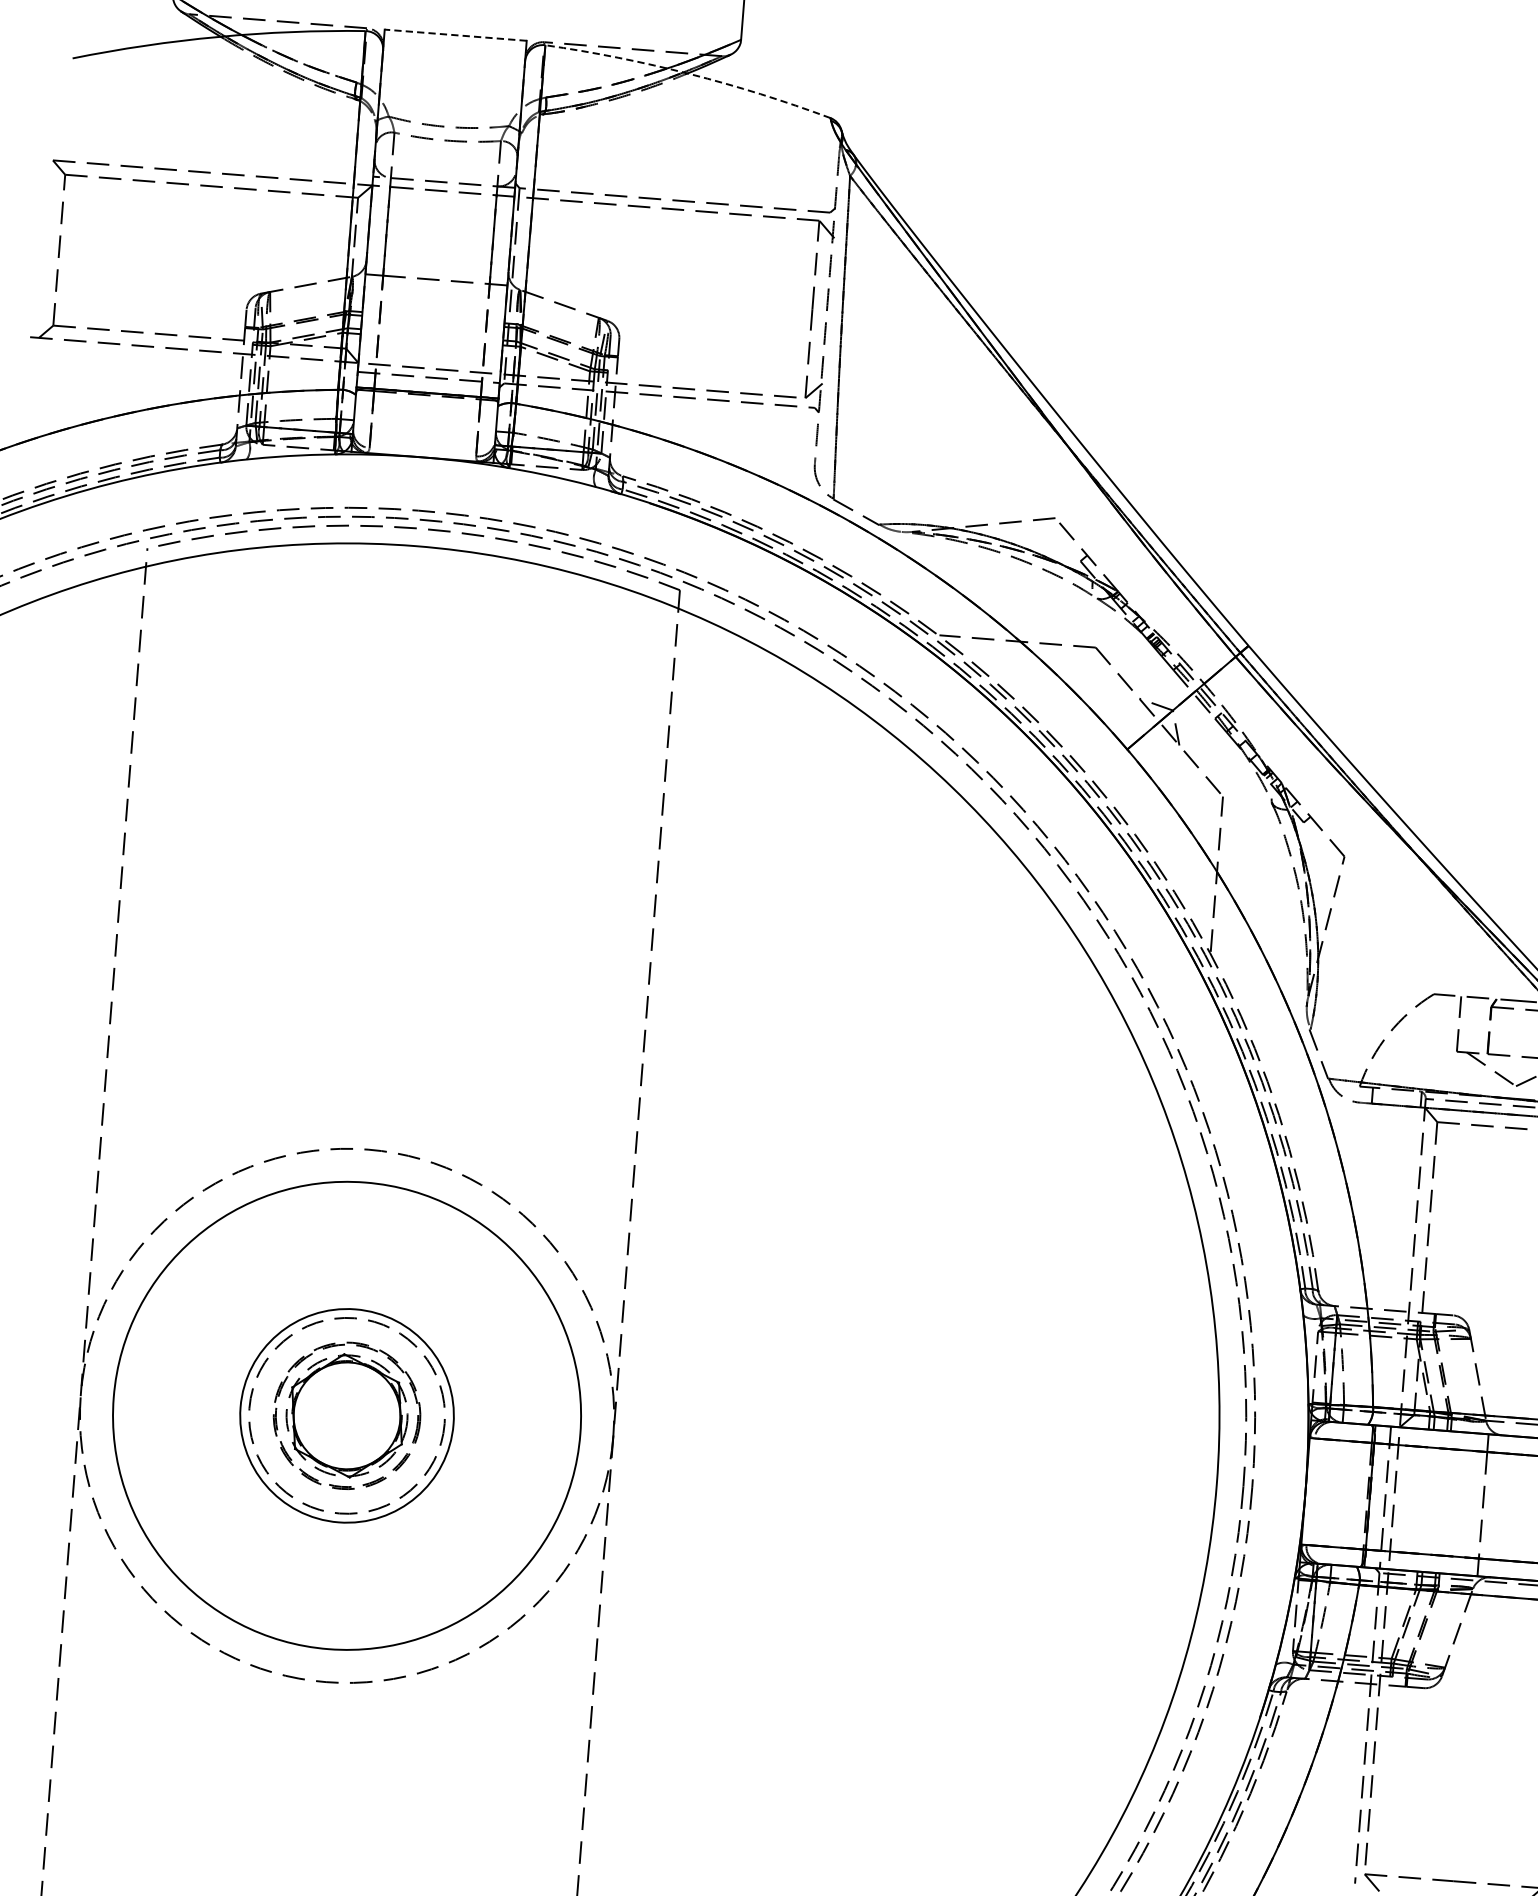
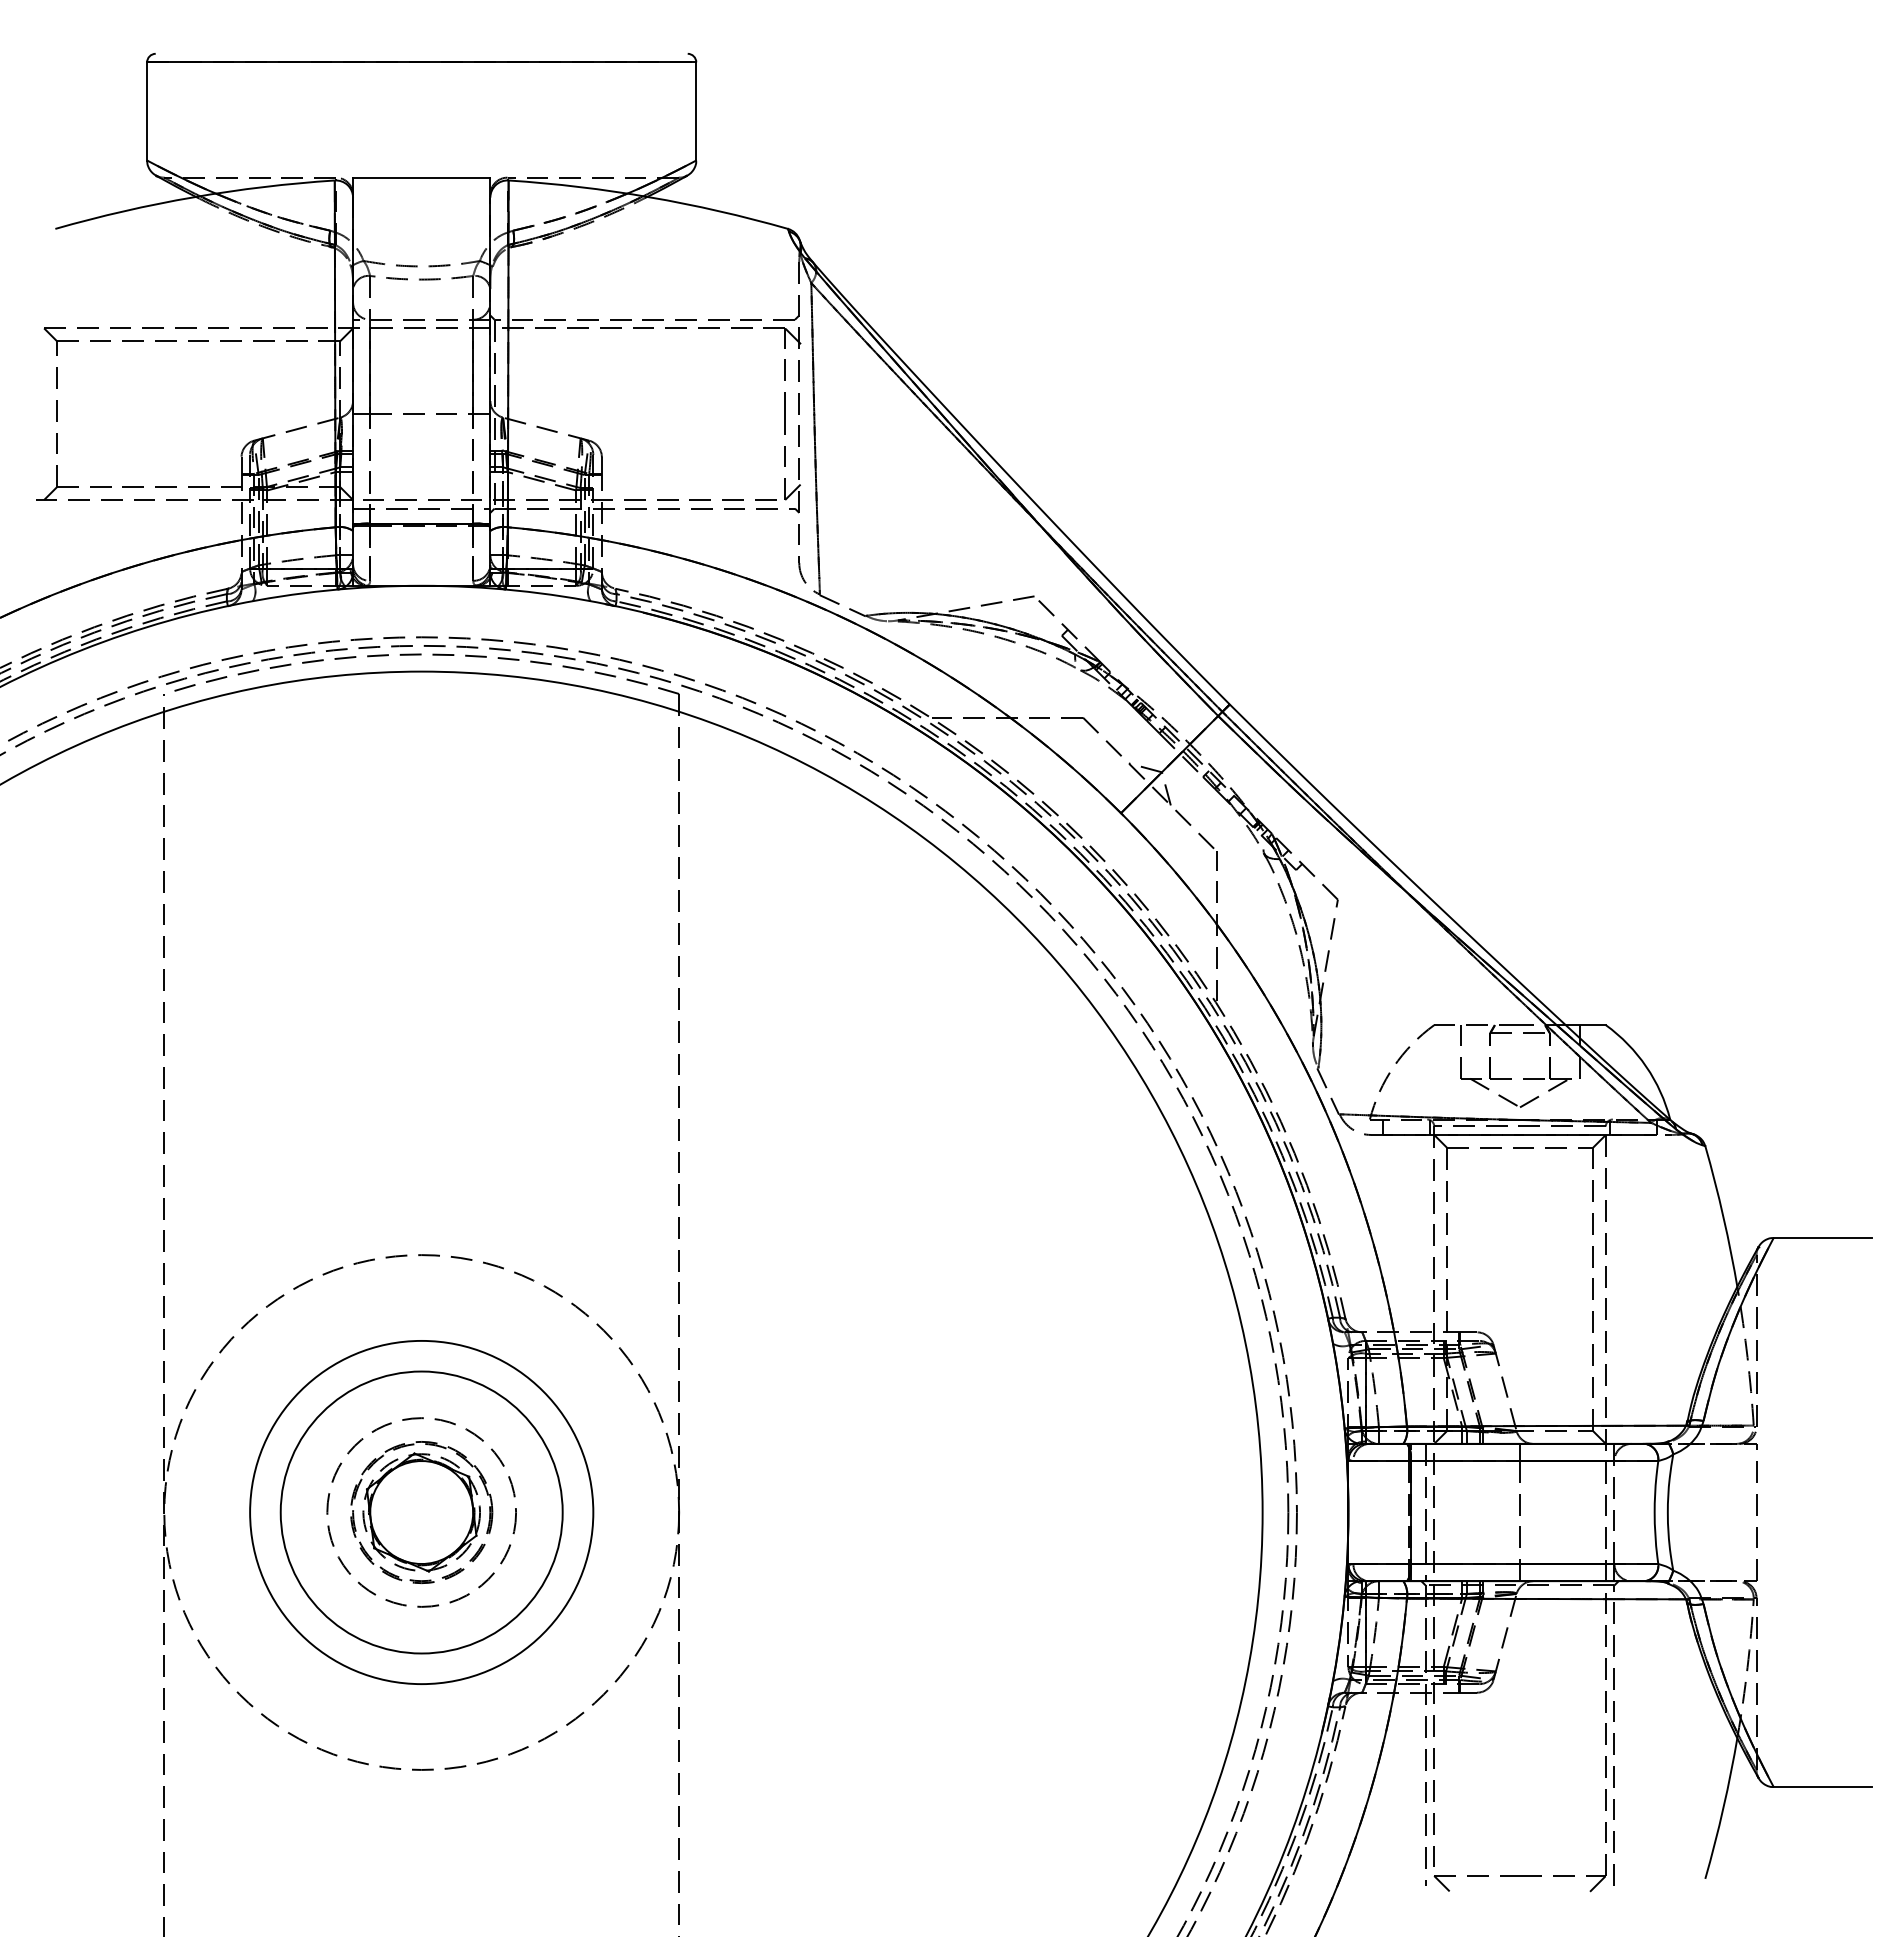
line: (455, 35) -> (421, 177), dashed -> solid
arc: (689, 74) -> (649, 197), dashed -> solid
circle: (346, 1415) -> (421, 1512), size x0.62
circle: (346, 1415) -> (421, 1512), size x1.67

